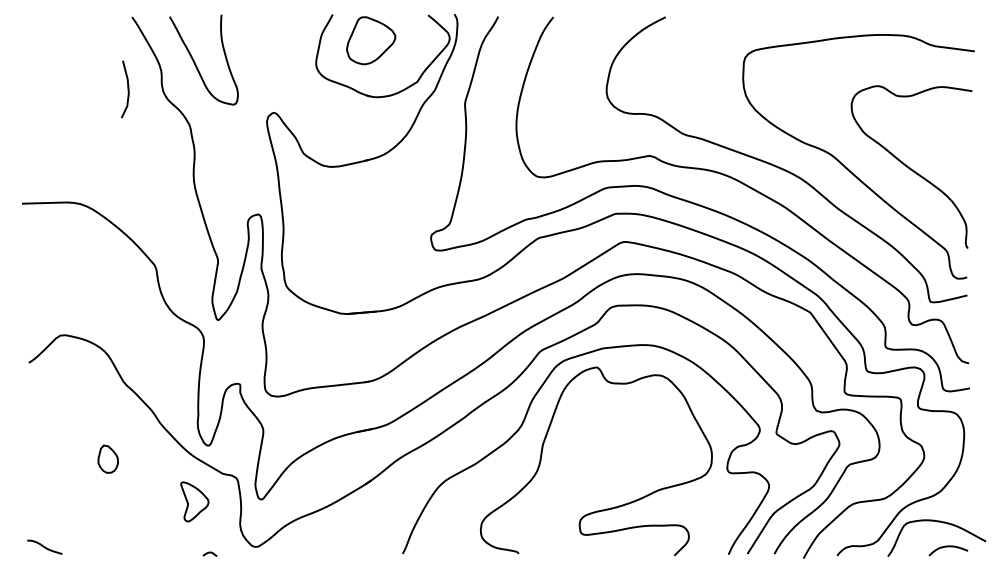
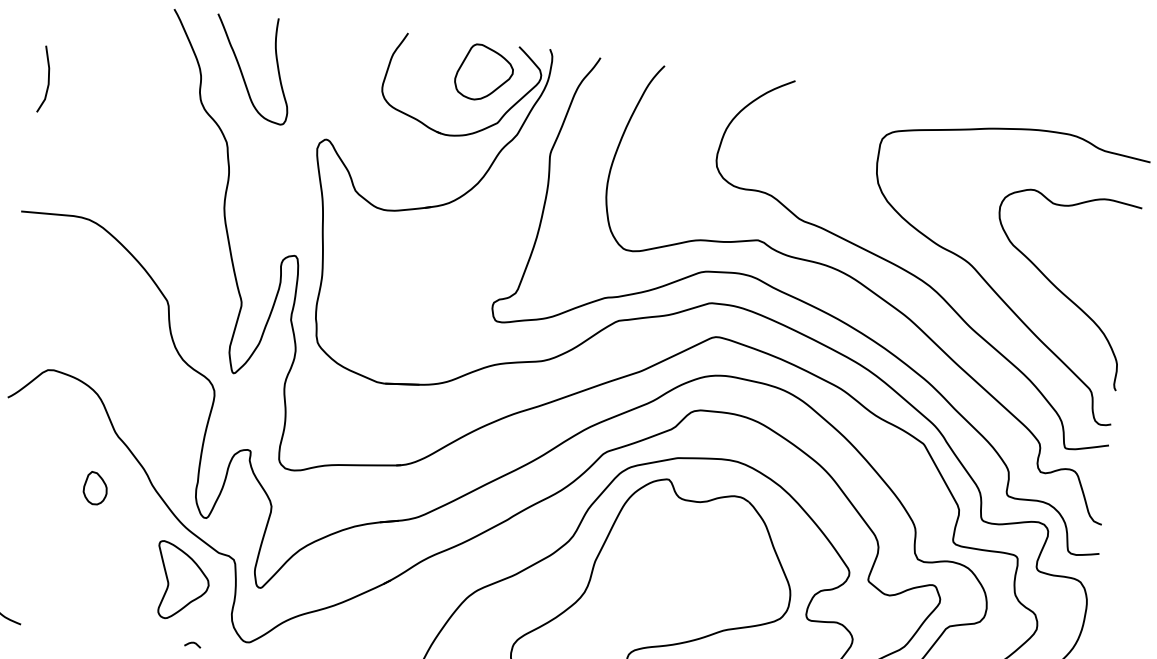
part: (371, 40) -> (484, 72), moved
line: (127, 89) -> (47, 79), moved
part: (107, 458) -> (94, 487), moved
part: (194, 501) -> (181, 581), size x1.67

